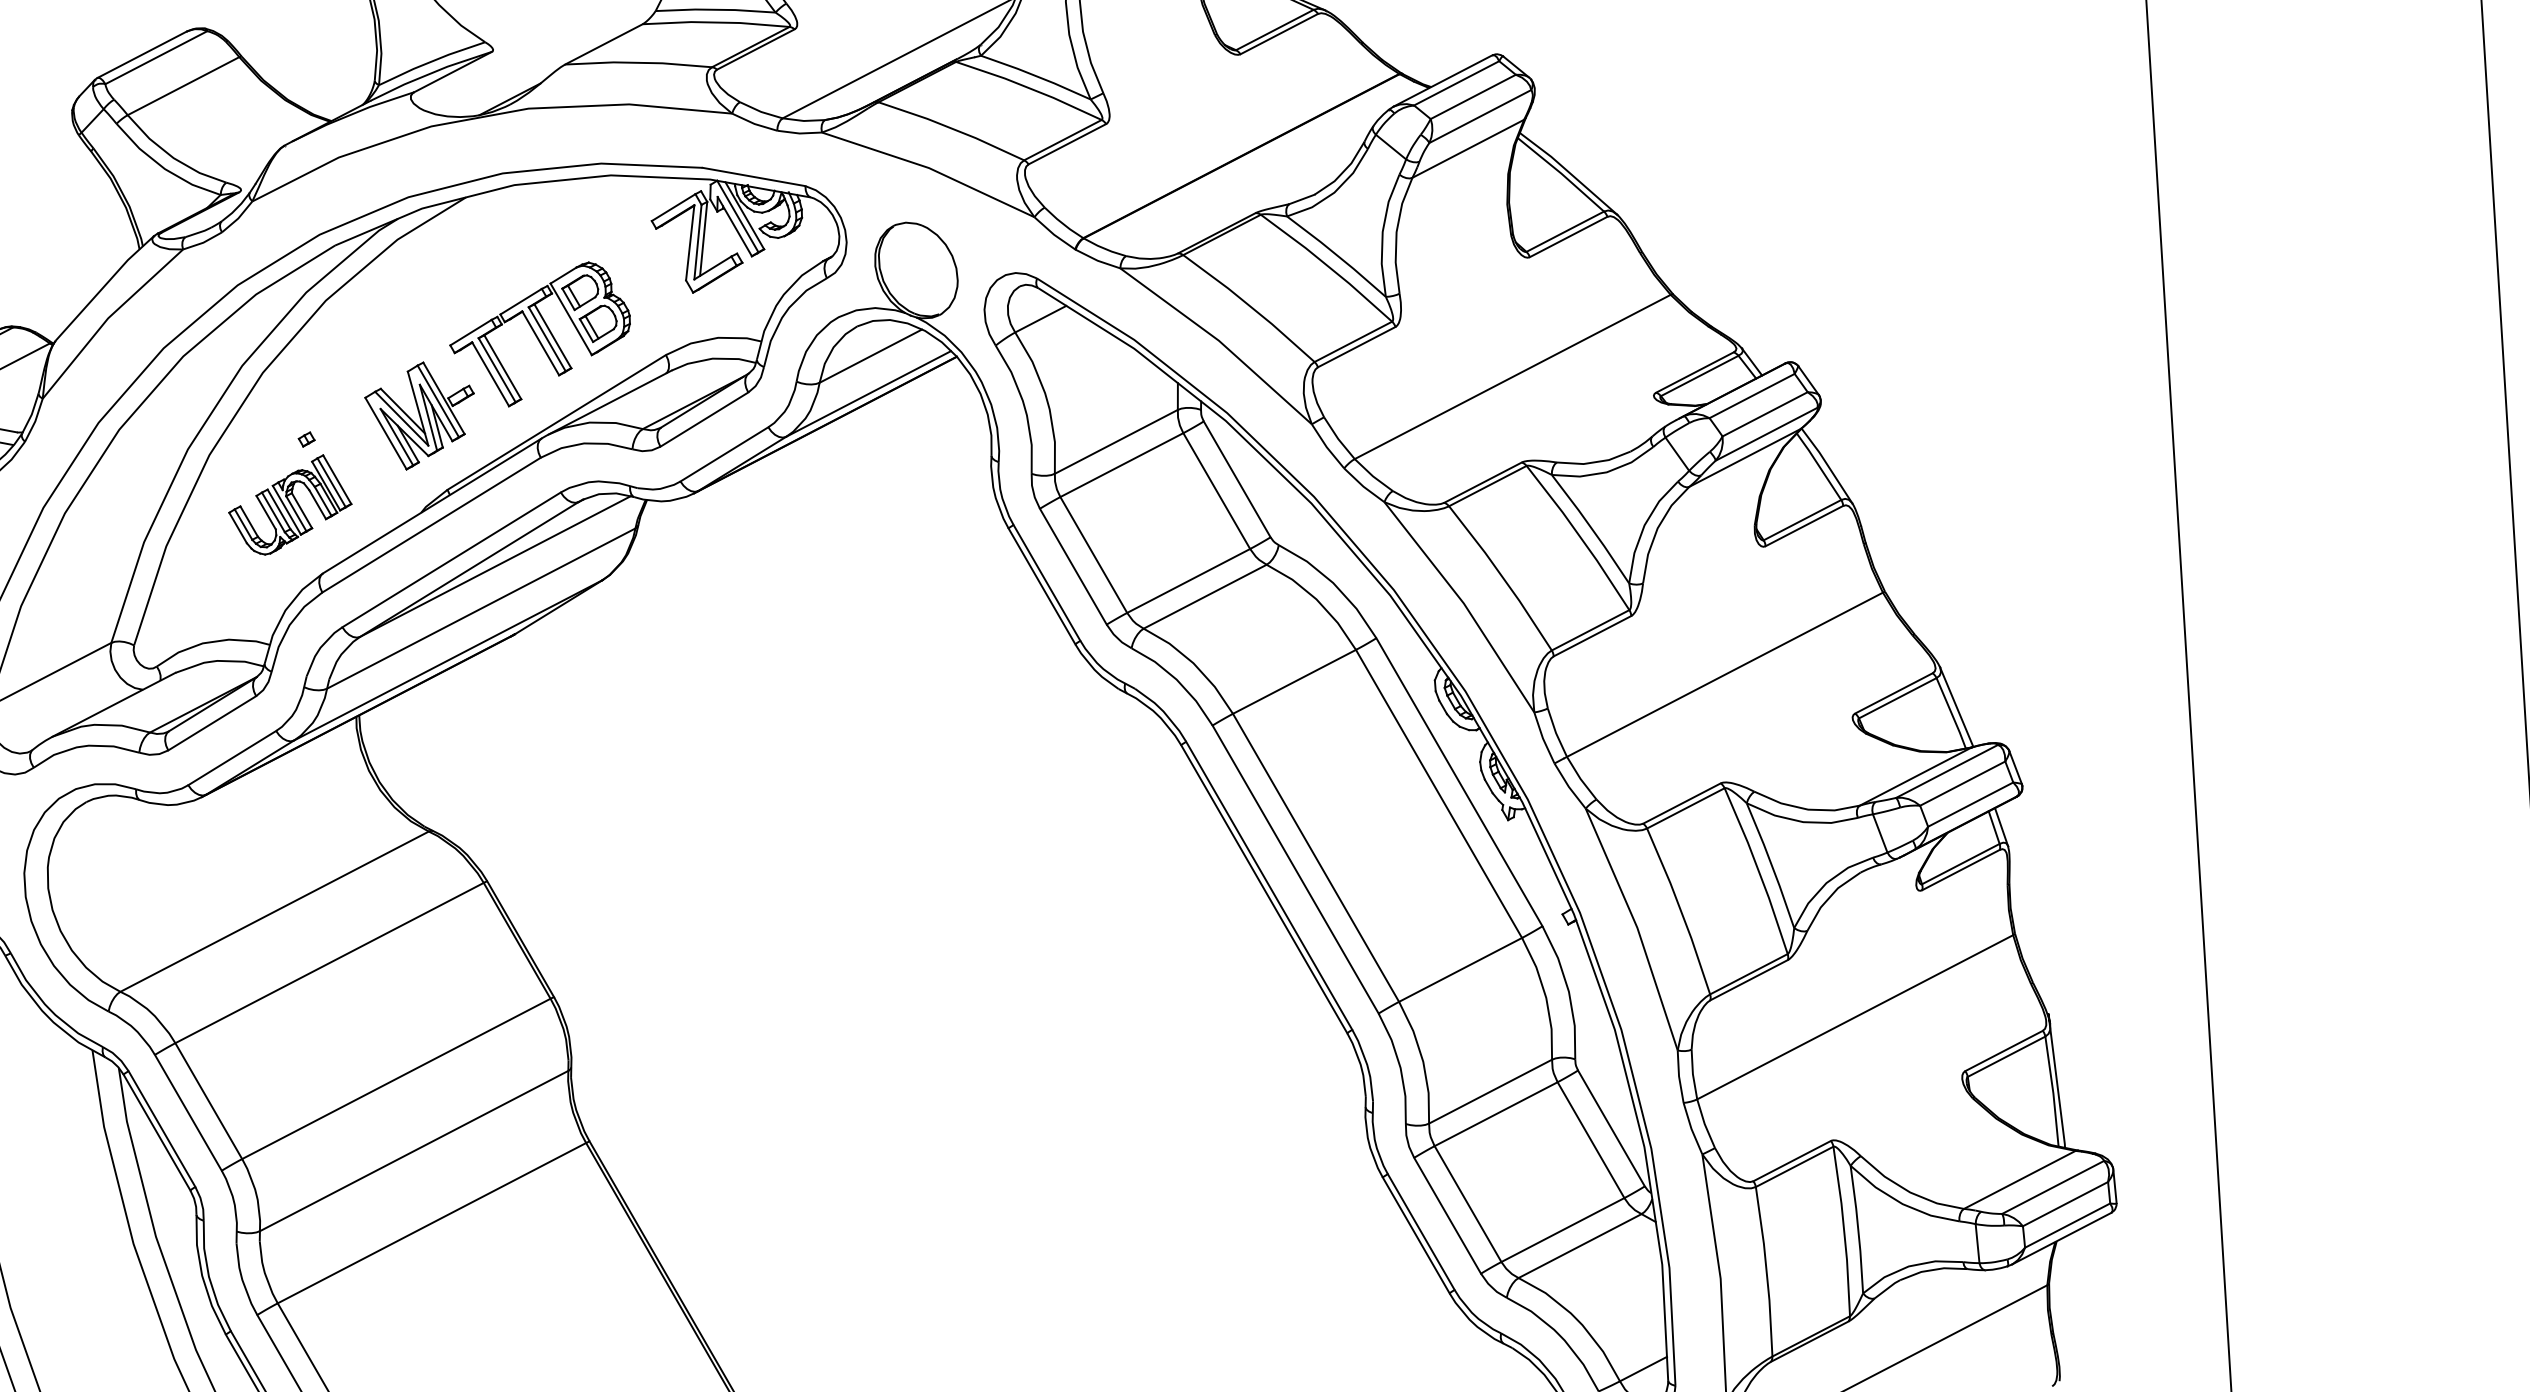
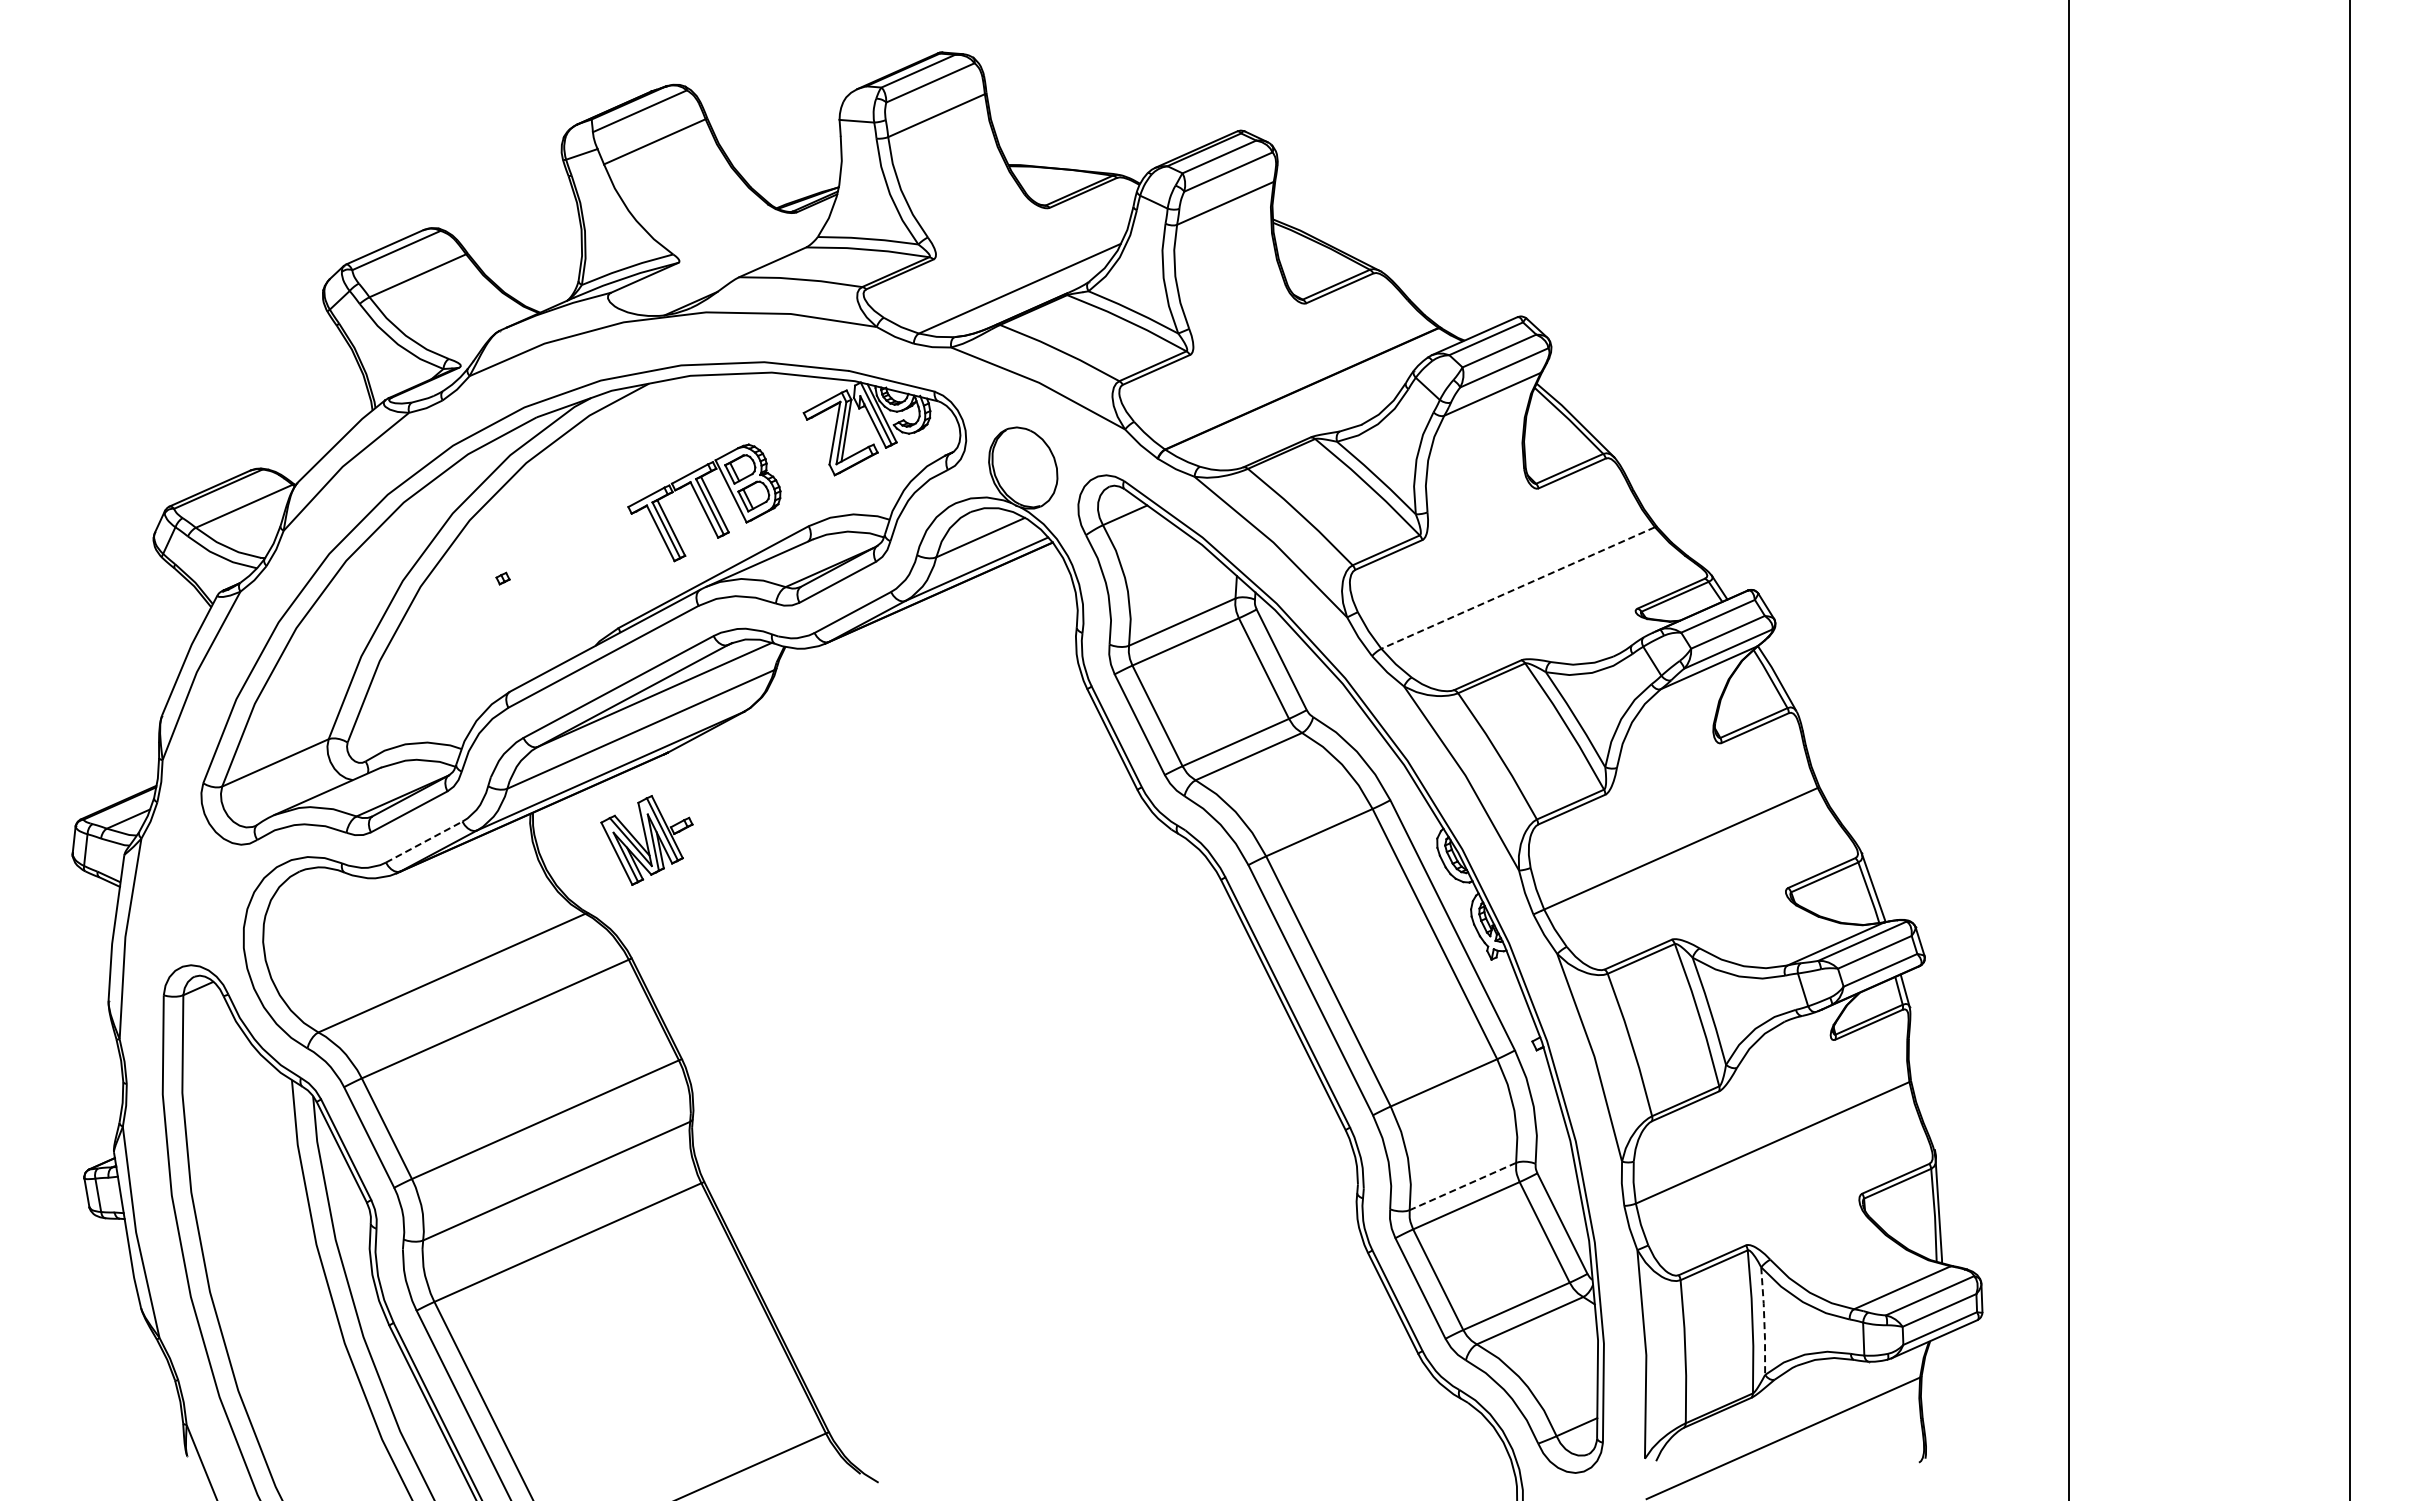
line: (1513, 377) -> (1518, 588), solid -> dashed
part: (420, 415) -> (646, 840), moved
part: (289, 504) -> (485, 632), removed
line: (232, 757) -> (424, 841), solid -> dashed
line: (1490, 1091) -> (1462, 1186), solid -> dashed
line: (1858, 1229) -> (1764, 1321), solid -> dashed

